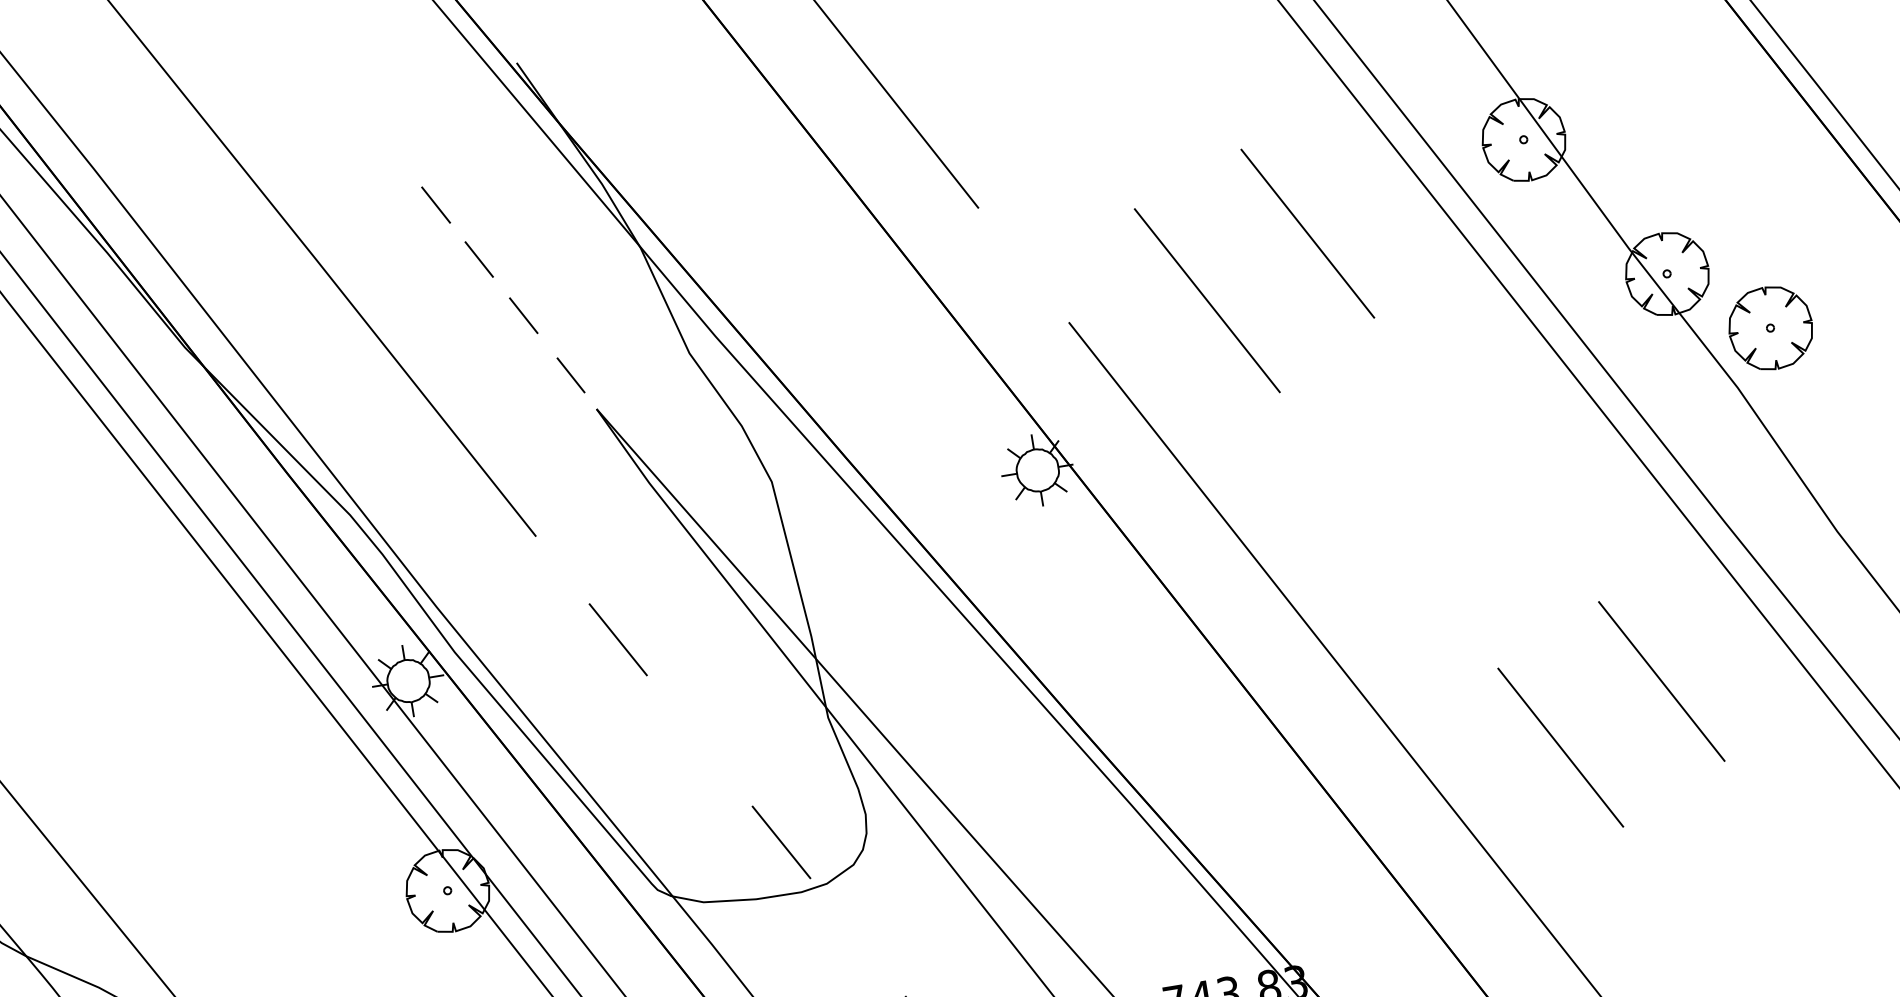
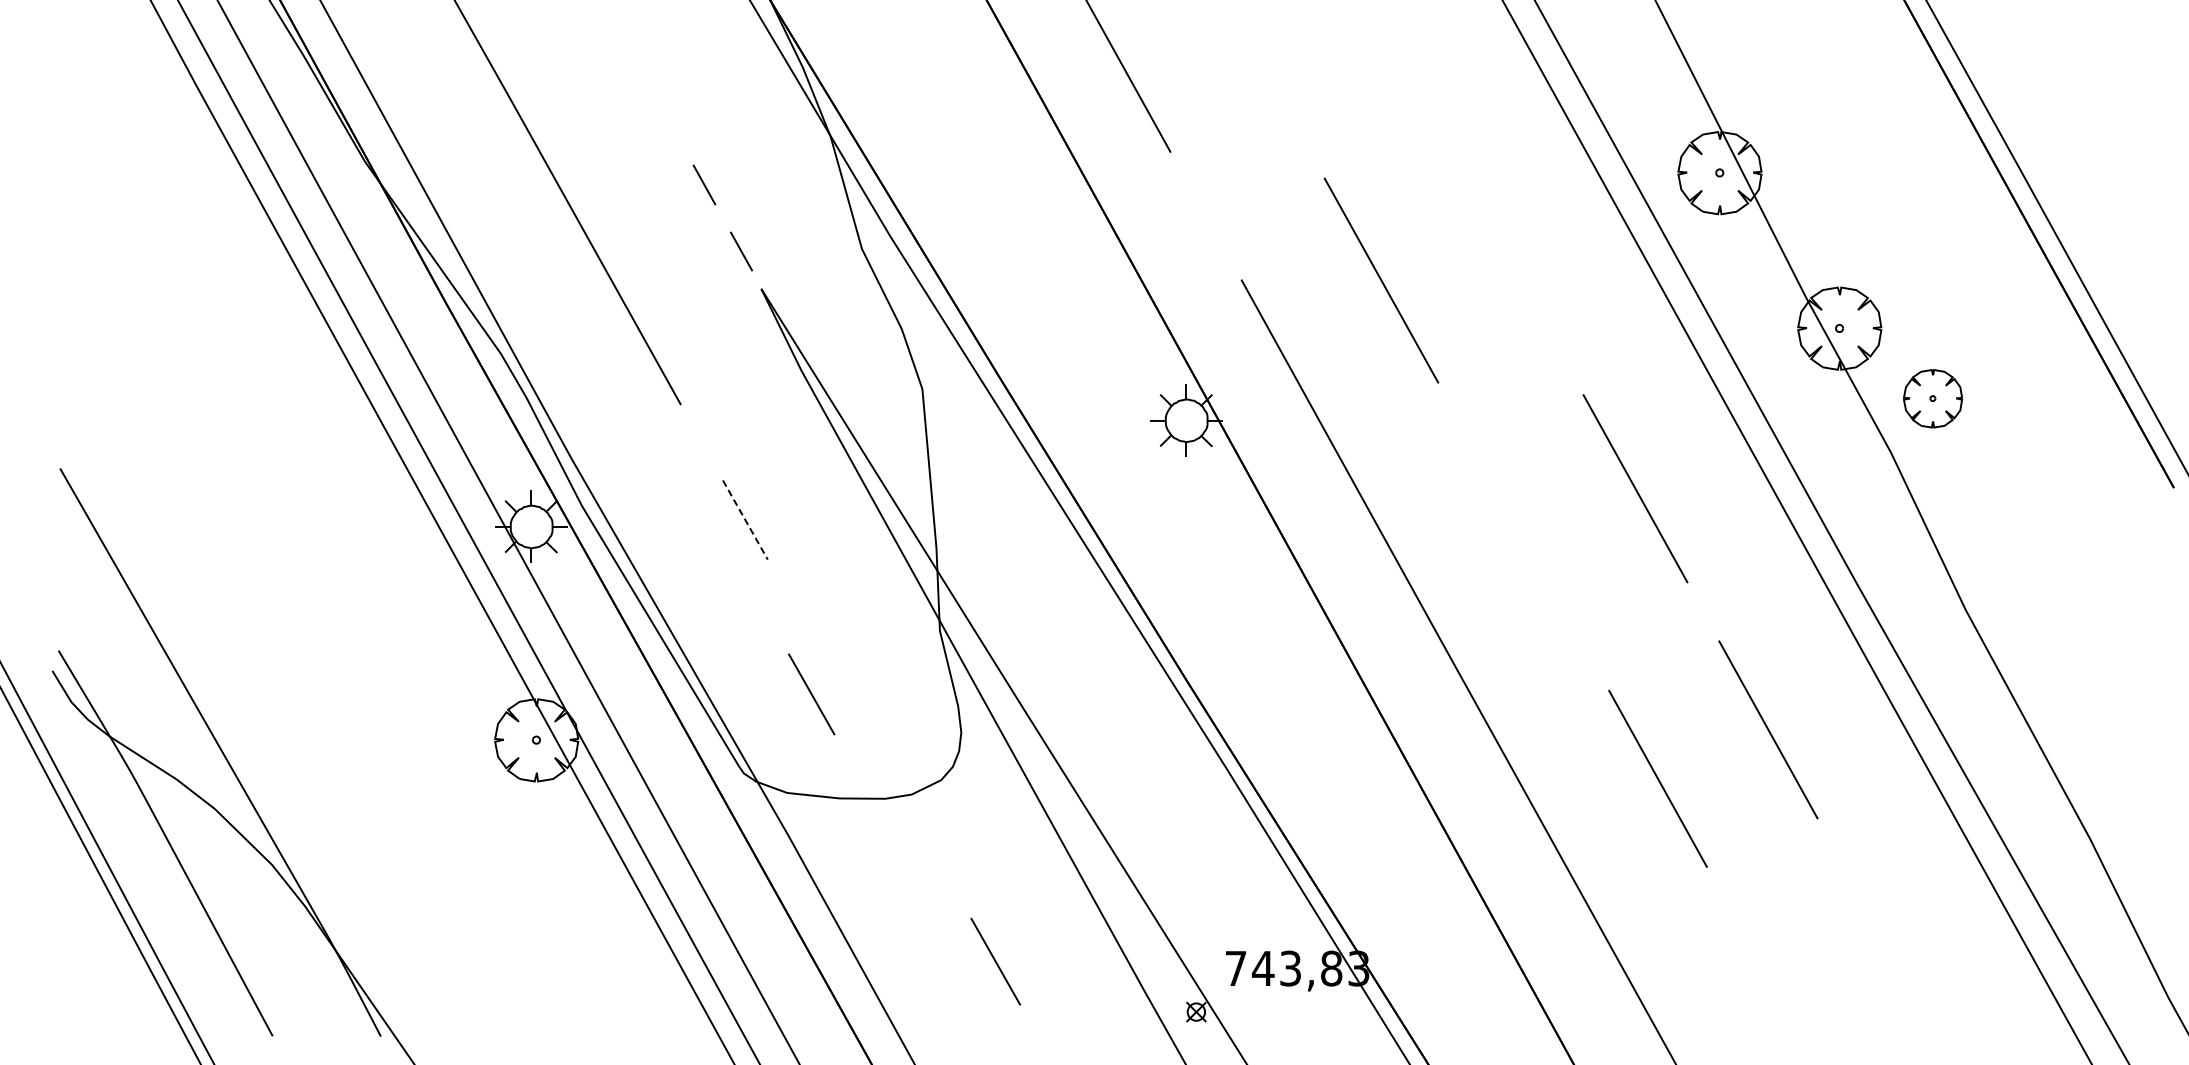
line: (435, 204) -> (635, 61), removed
line: (1307, 233) -> (1635, 488), moved
line: (479, 259) -> (669, 122), removed
part: (1770, 327) -> (1932, 398), size x0.7
line: (618, 640) -> (745, 520), solid -> dashed
line: (781, 842) -> (811, 694), moved

